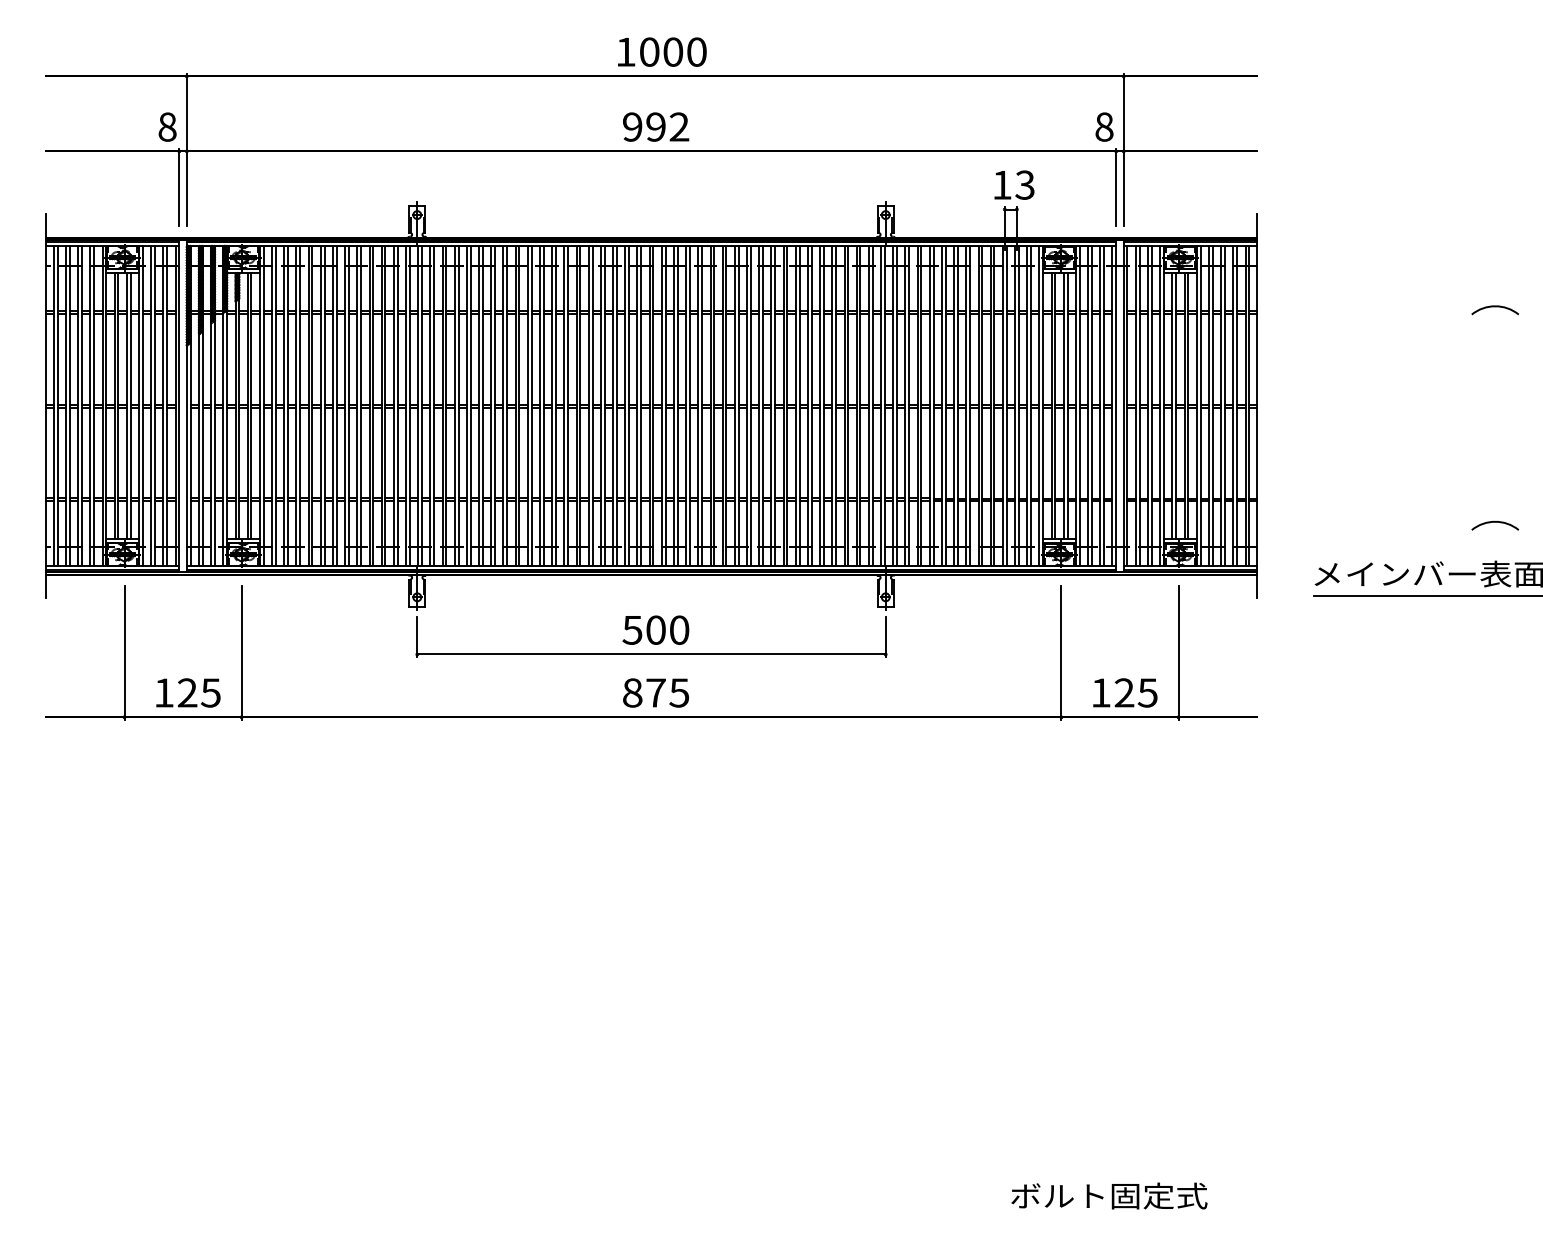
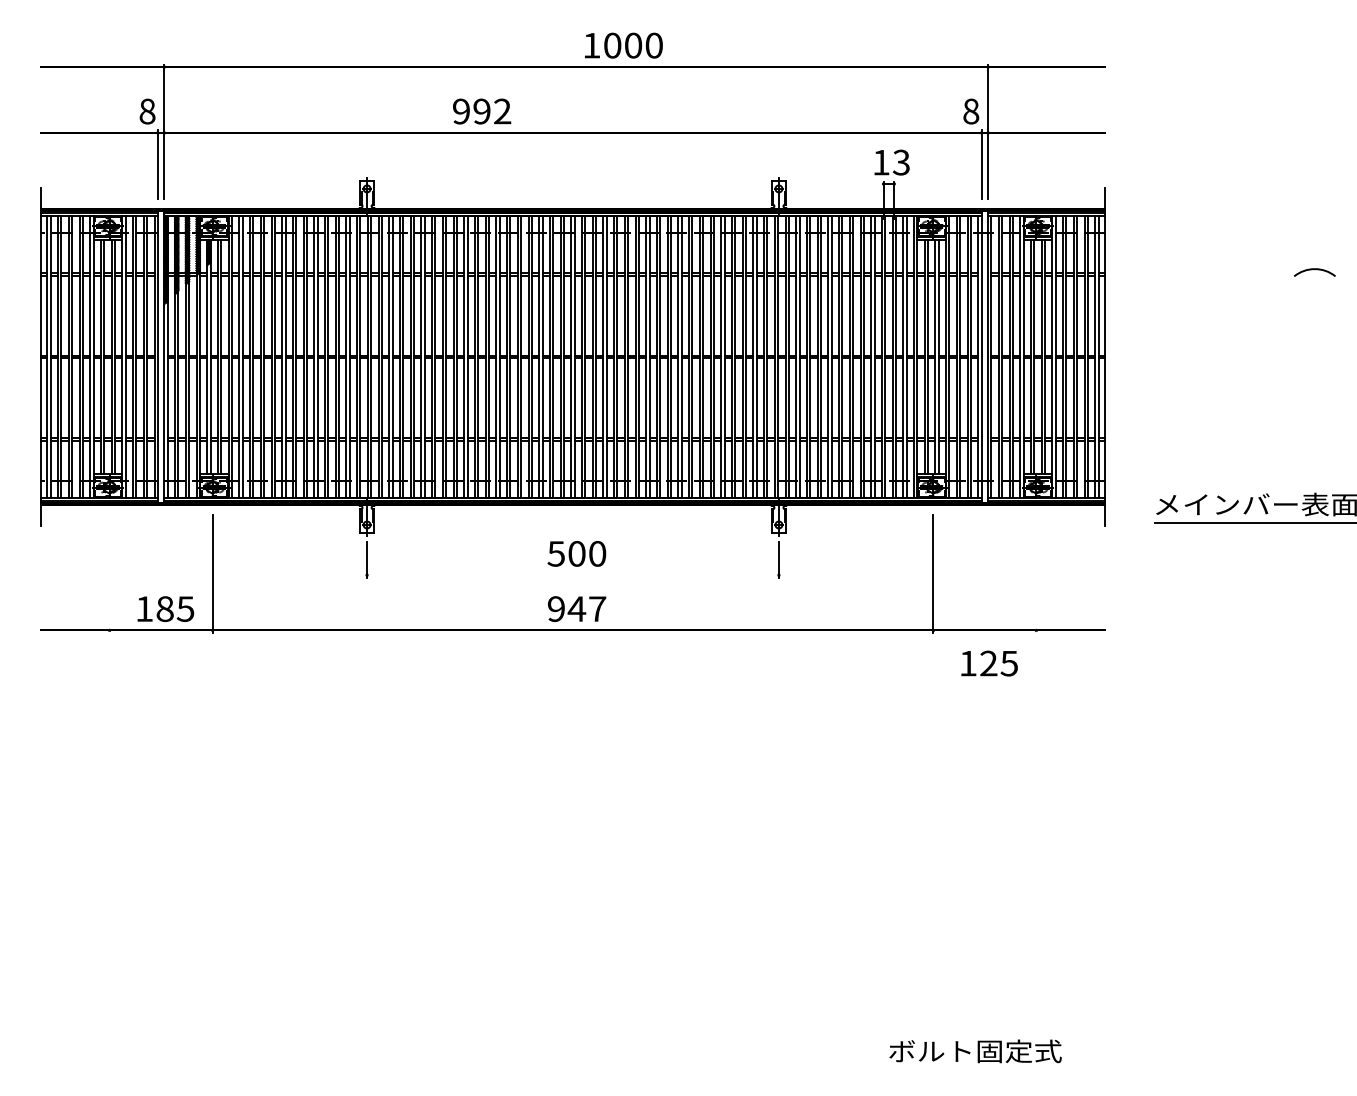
text: (662, 51) -> (623, 45), moved
text: (656, 126) -> (482, 111), moved
arc: (1495, 522) -> (1315, 459), removed
line: (124, 653) -> (109, 574), removed
line: (1178, 653) -> (1036, 574), removed
line: (651, 654) -> (572, 575), removed
text: (187, 692) -> (165, 608), 125 -> 185
text: (656, 692) -> (577, 608), 875 -> 947
text: (1125, 692) -> (989, 663), moved

